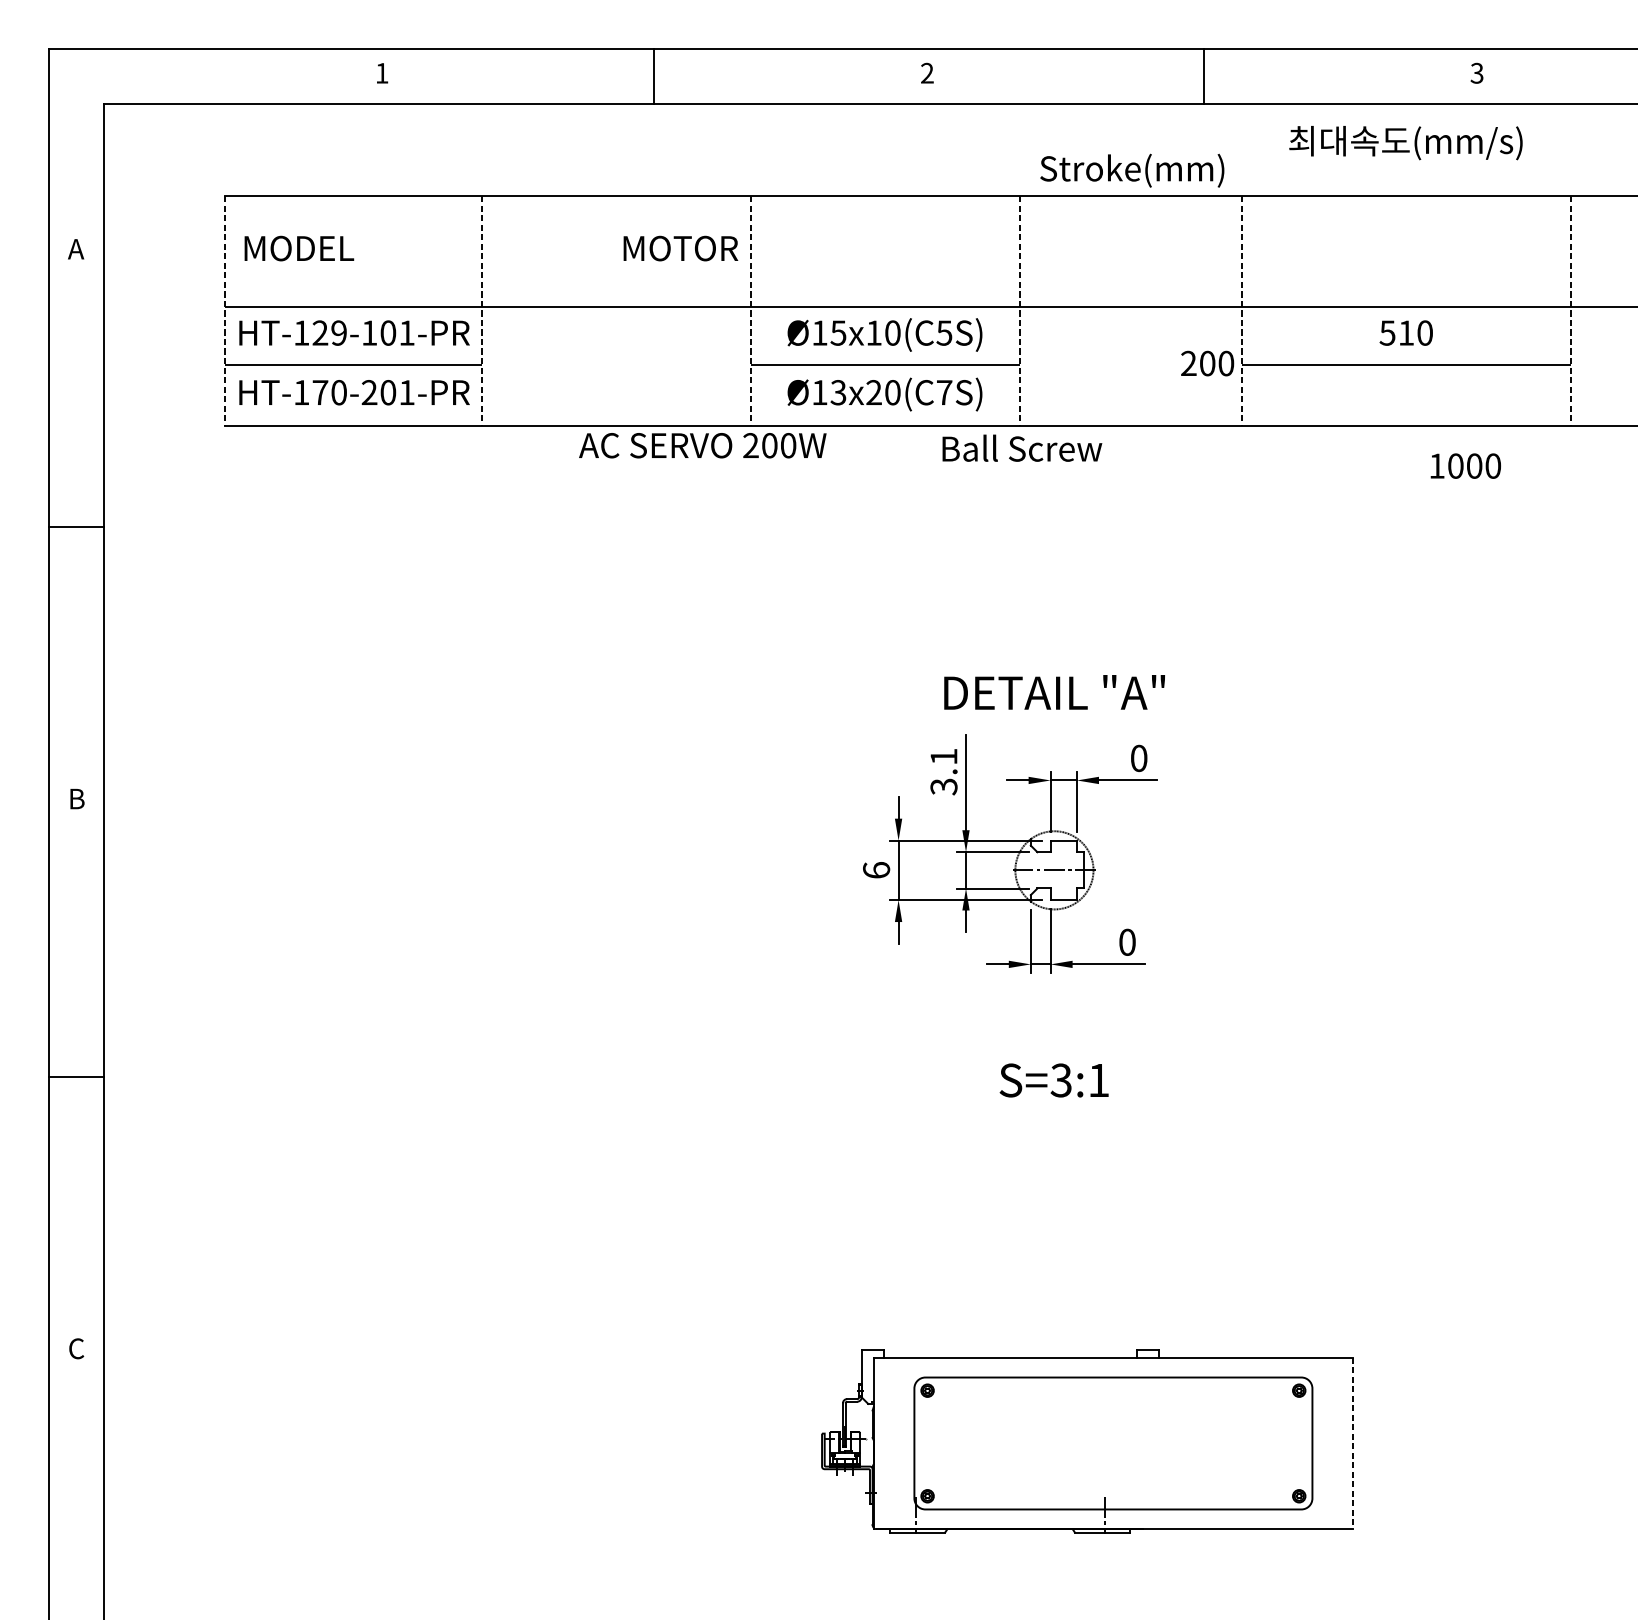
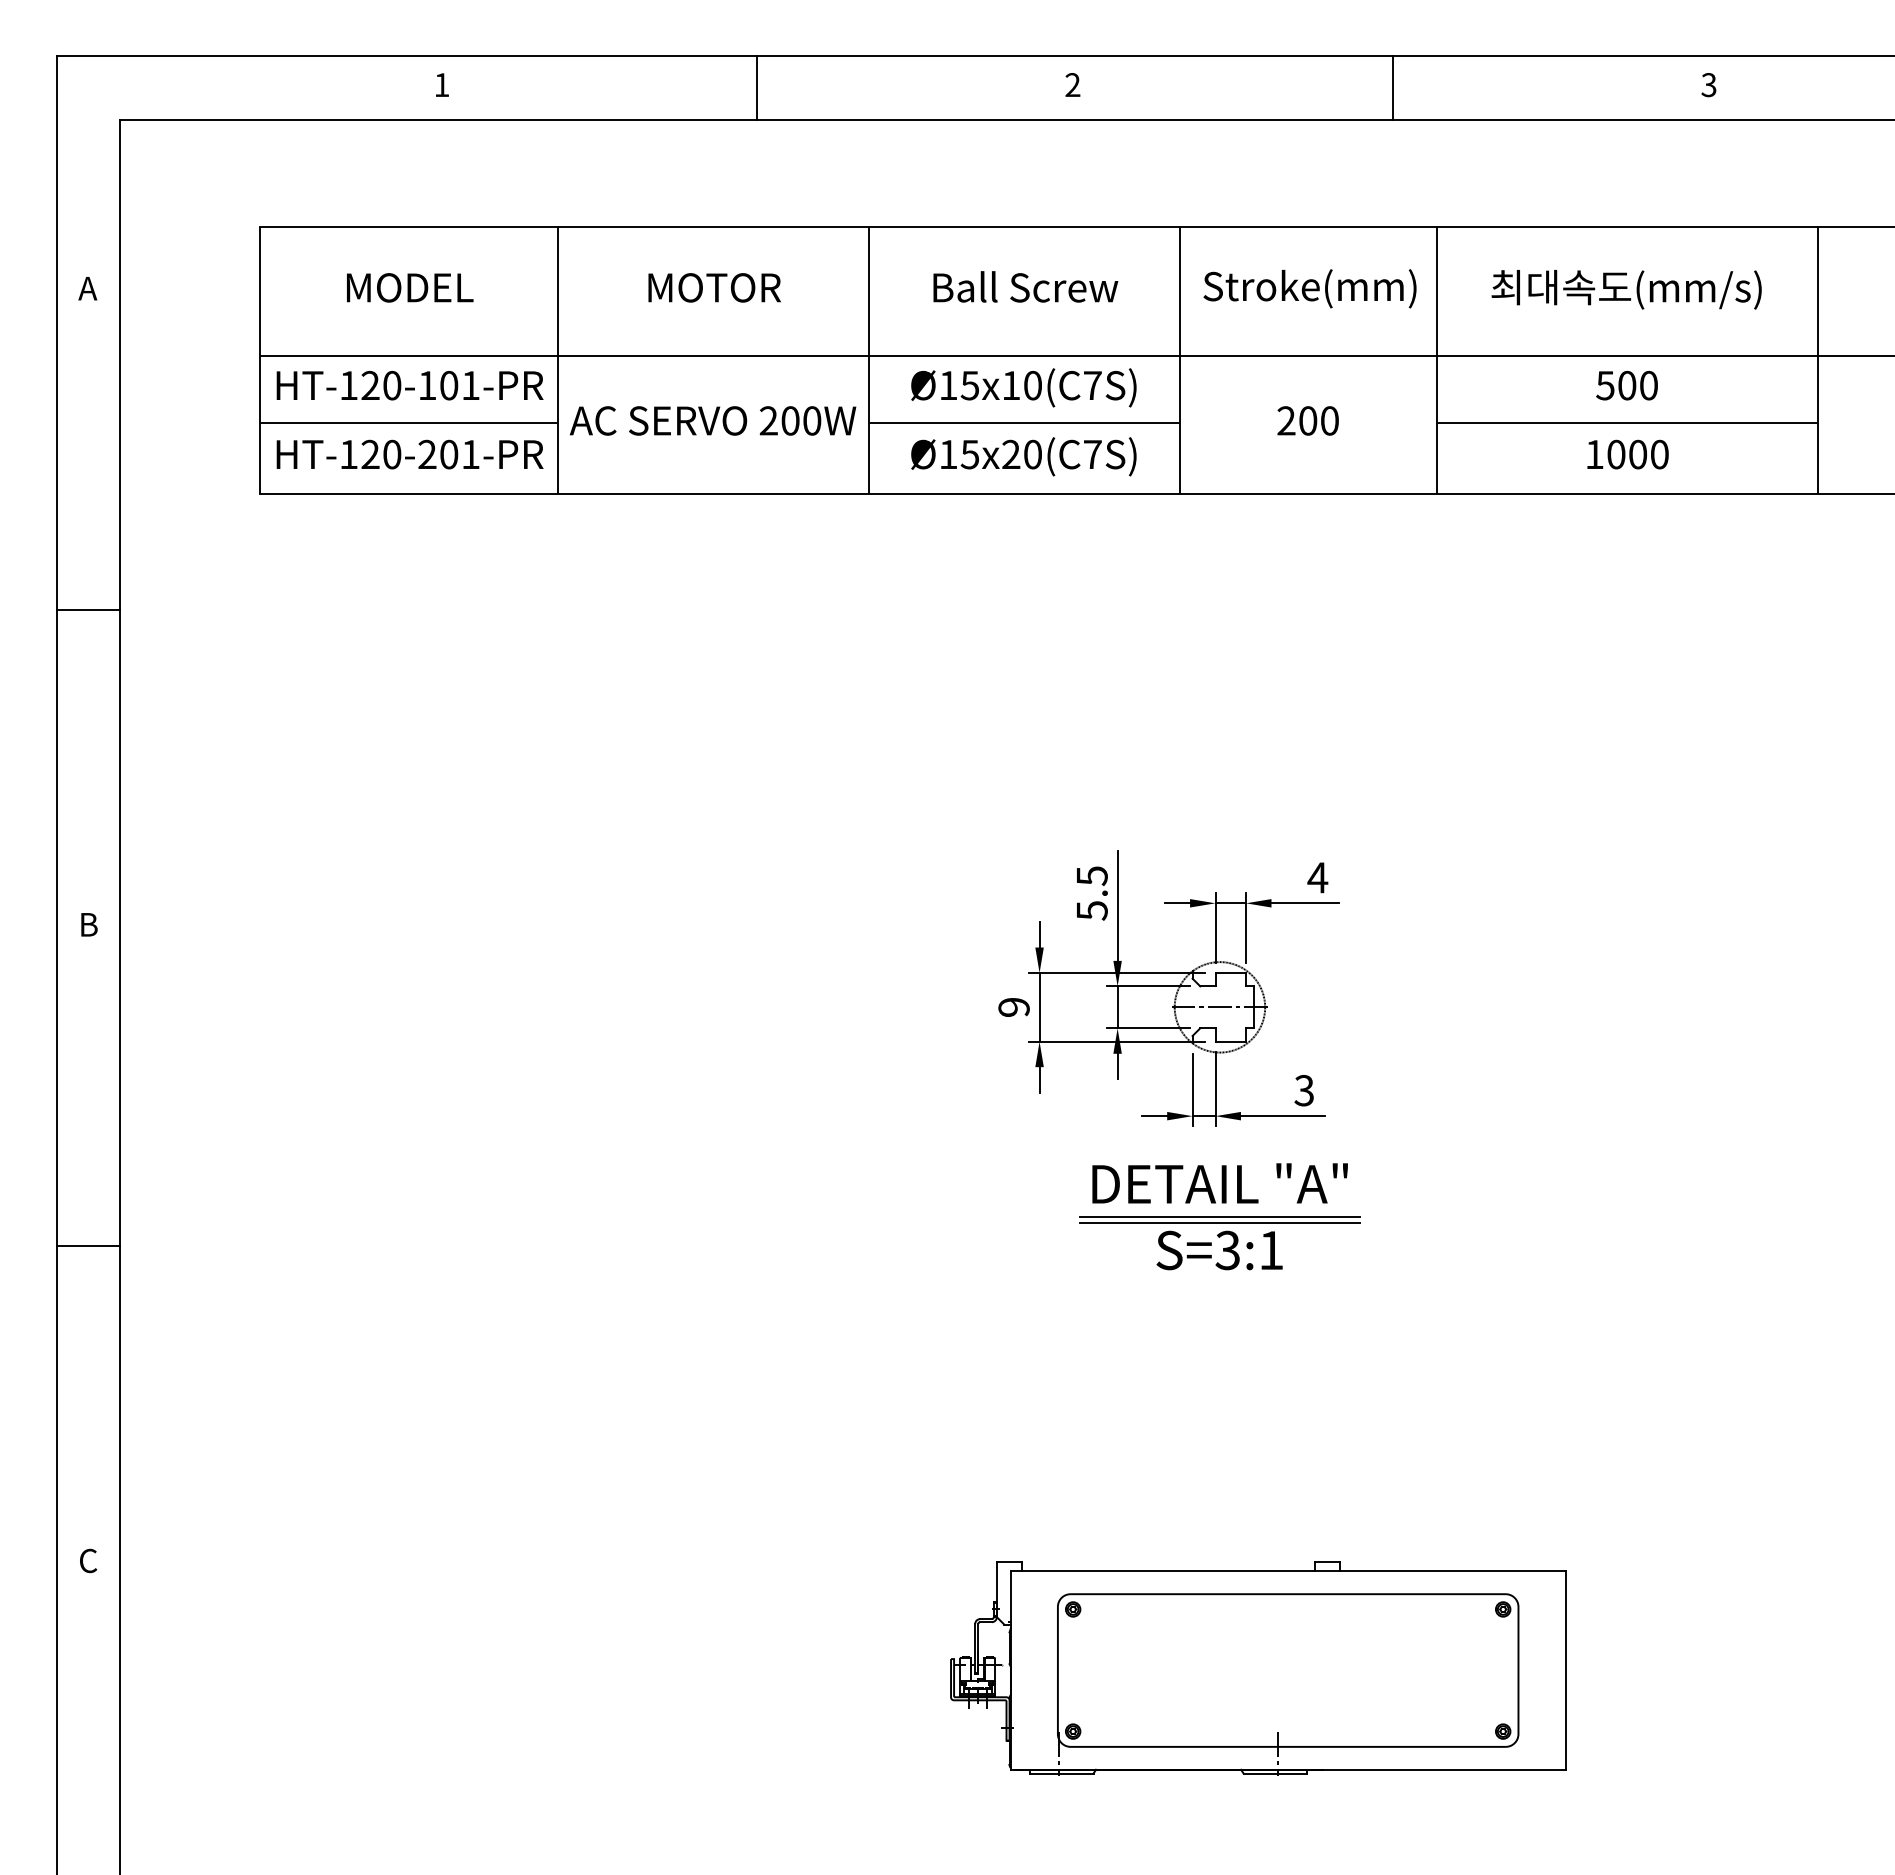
text: (1405, 142) -> (1626, 289), moved
text: (1131, 170) -> (1309, 288), moved
text: (299, 248) -> (410, 287), moved
text: (680, 248) -> (714, 287), moved
line: (224, 312) -> (259, 361), dashed -> solid
line: (481, 312) -> (557, 361), dashed -> solid
line: (750, 312) -> (868, 361), dashed -> solid
line: (1020, 312) -> (1180, 361), dashed -> solid
line: (1241, 312) -> (1436, 361), dashed -> solid
line: (1571, 312) -> (1818, 361), dashed -> solid
text: (339, 332) -> (392, 385), HT-129-101-PR -> HT-120-101-PR
text: (944, 332) -> (1092, 385), Ø15x10(C5S) -> Ø15x10(C7S)
text: (1406, 332) -> (1627, 385), 510 -> 500
text: (1207, 363) -> (1307, 420), moved
text: (320, 391) -> (370, 453), HT-170-201-PR -> HT-120-201-PR
text: (838, 391) -> (969, 453), Ø13x20(C7S) -> Ø15x20(C7S)
text: (703, 445) -> (713, 420), moved
text: (1022, 447) -> (1025, 286), moved
text: (1465, 466) -> (1627, 454), moved
text: (1054, 692) -> (1219, 1183), moved
text: (1138, 758) -> (1317, 877), 0 -> 4
text: (943, 771) -> (1091, 893), 3.1 -> 5.5
text: (876, 869) -> (1013, 1006), 6 -> 9
text: (1126, 942) -> (1303, 1090), 0 -> 3
line: (1054, 1051) -> (1219, 1217), added
line: (1054, 1056) -> (1219, 1222), added
line: (1353, 1444) -> (1565, 1671), dashed -> solid

